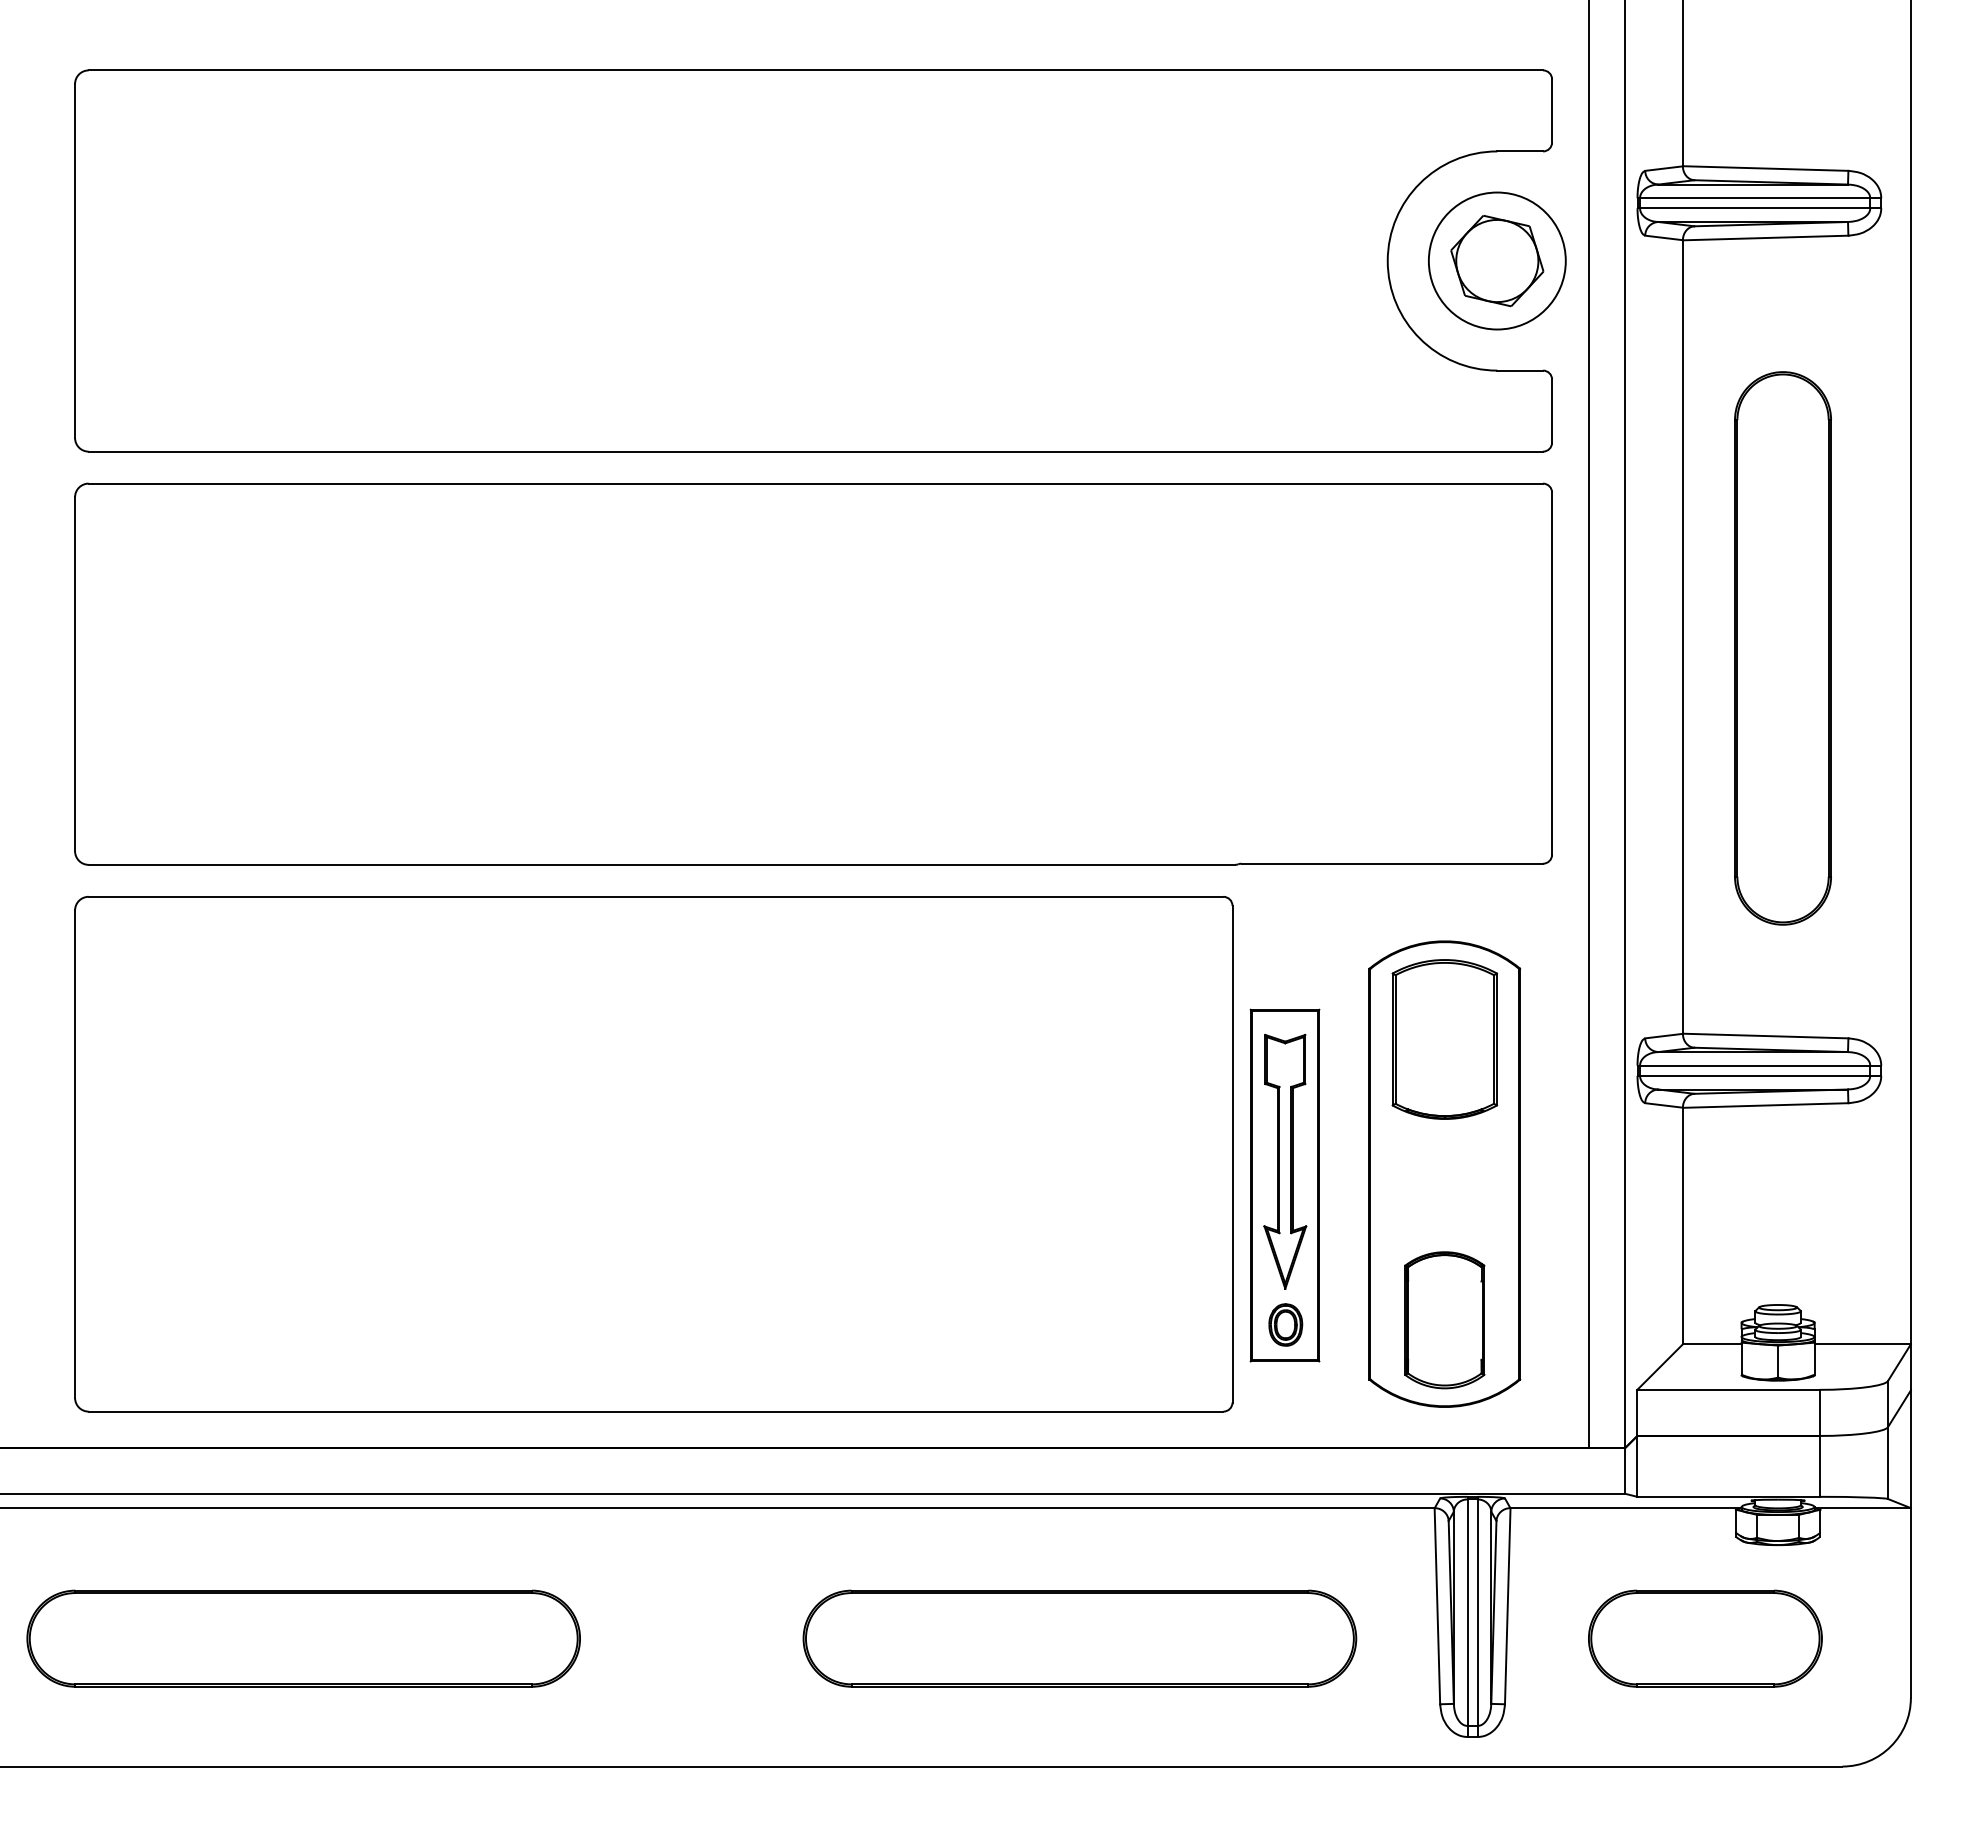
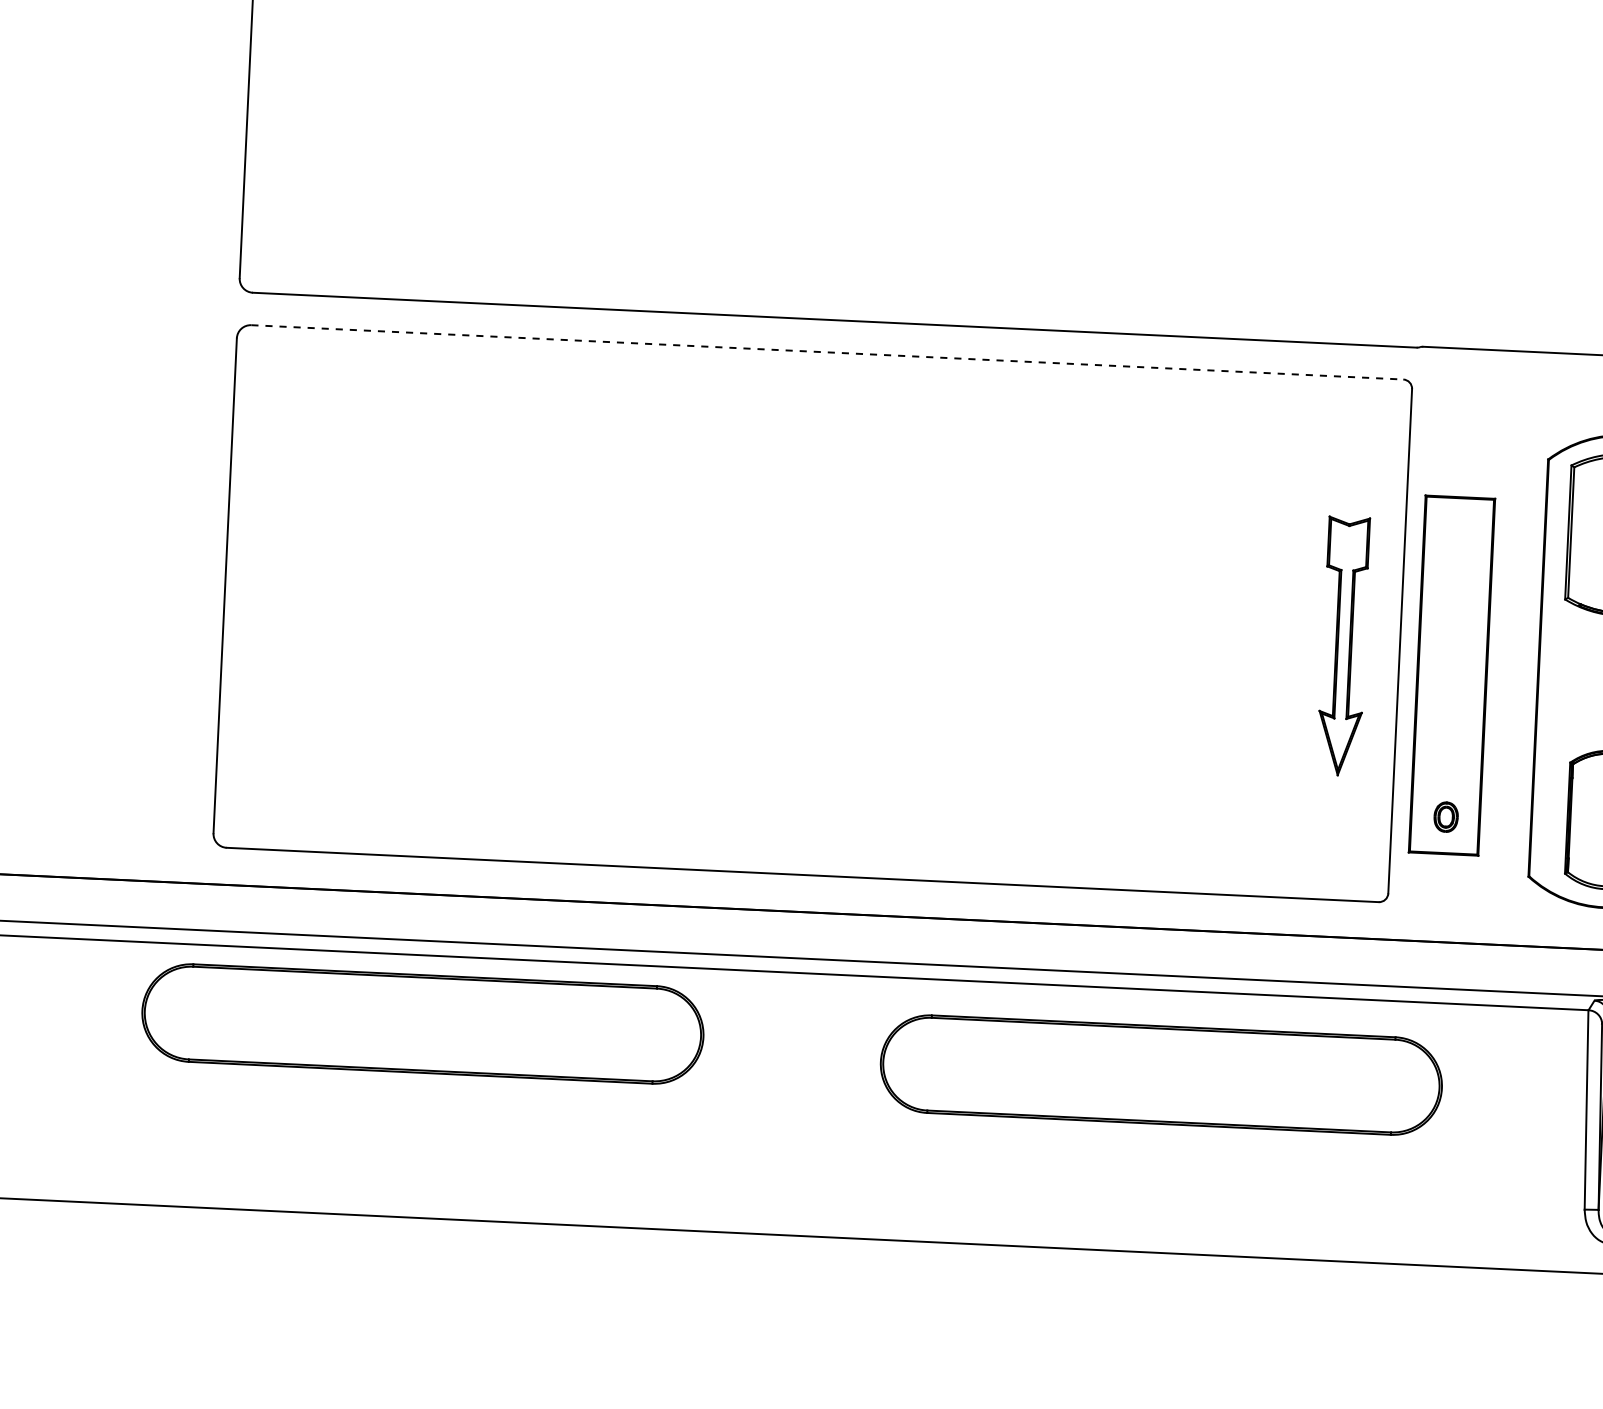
line: (656, 896) -> (827, 352), solid -> dashed
part: (1285, 1161) -> (1344, 646), moved
part: (1285, 1324) -> (1445, 816), size x0.7
part: (303, 1638) -> (422, 1023), moved
part: (1079, 1638) -> (1160, 1074), moved

